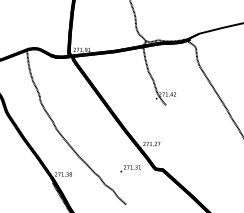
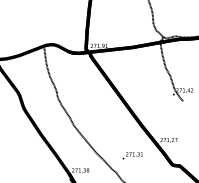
text: (130, 168) -> (132, 155), moved

